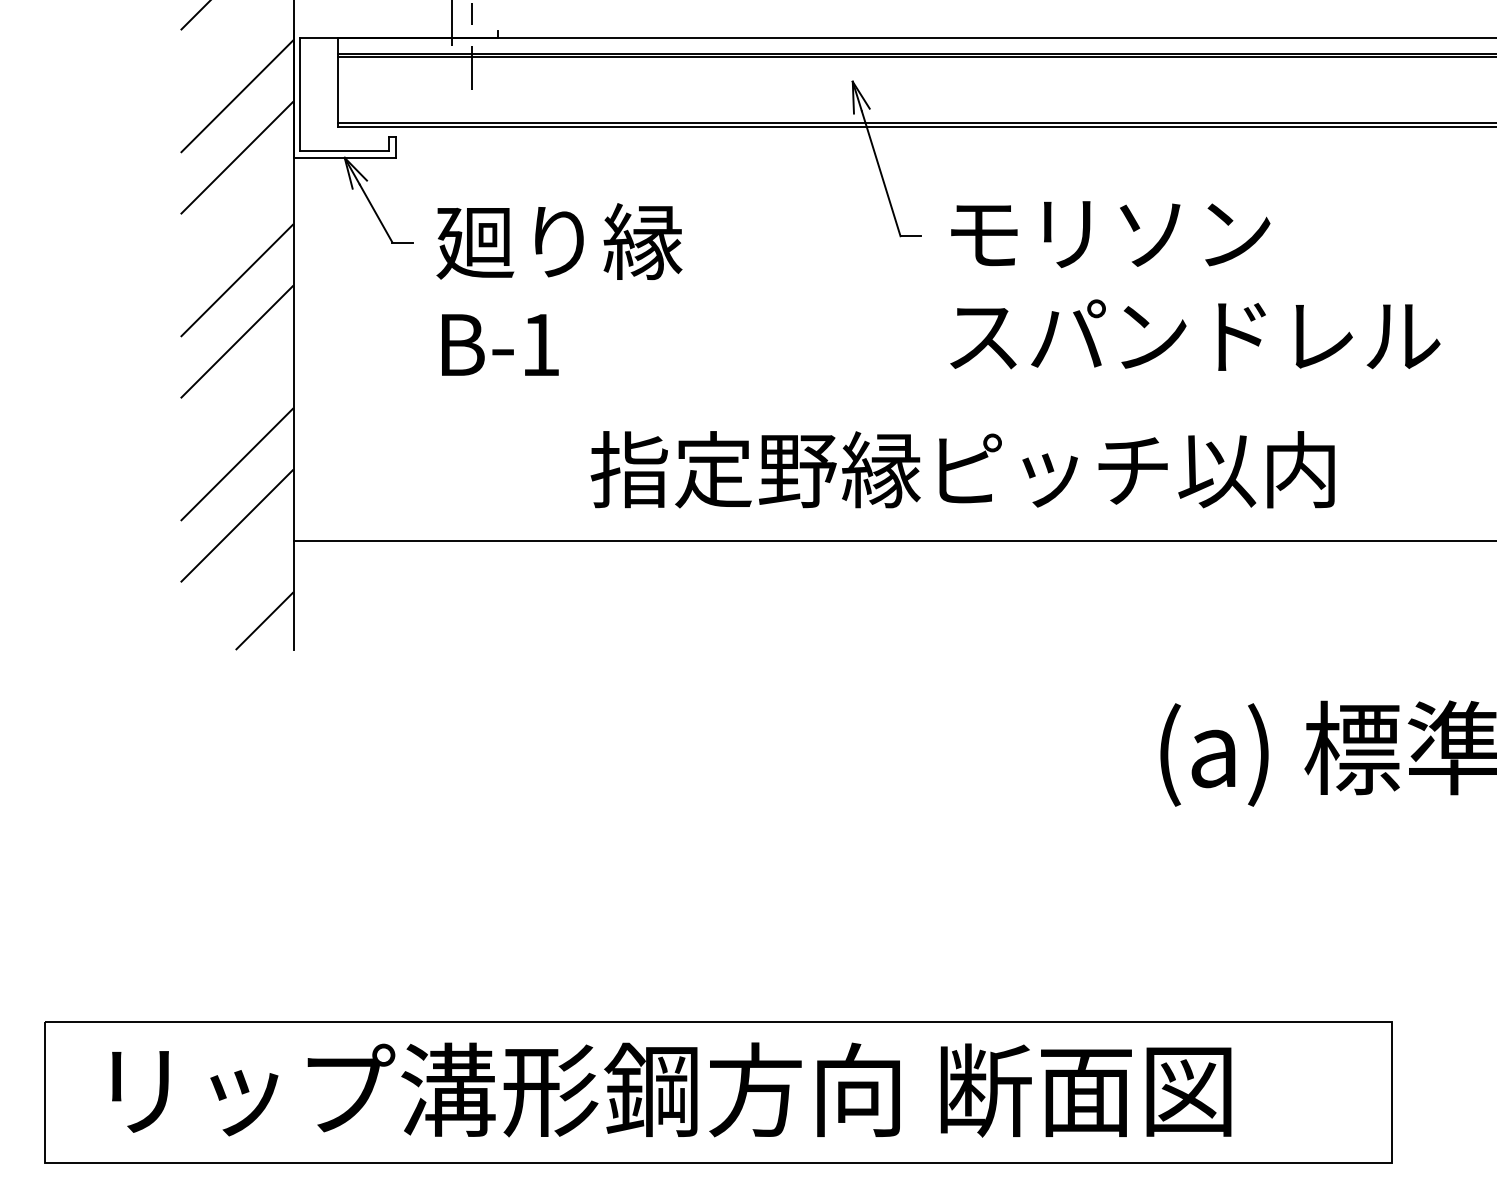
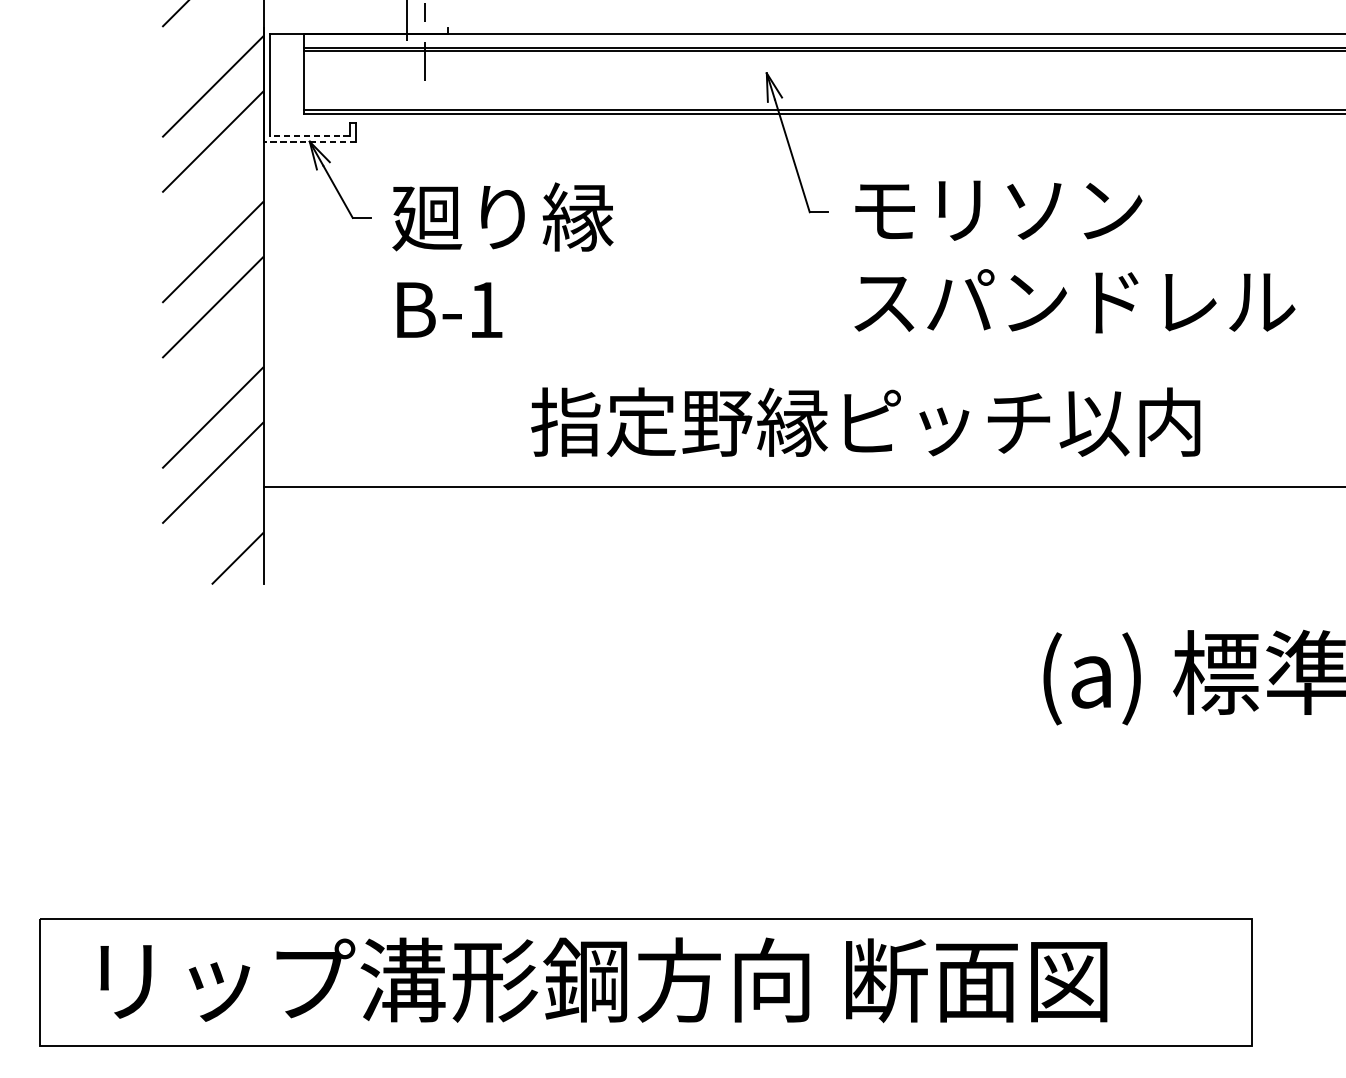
line: (344, 151) -> (309, 136), solid -> dashed
line: (344, 157) -> (309, 141), solid -> dashed

